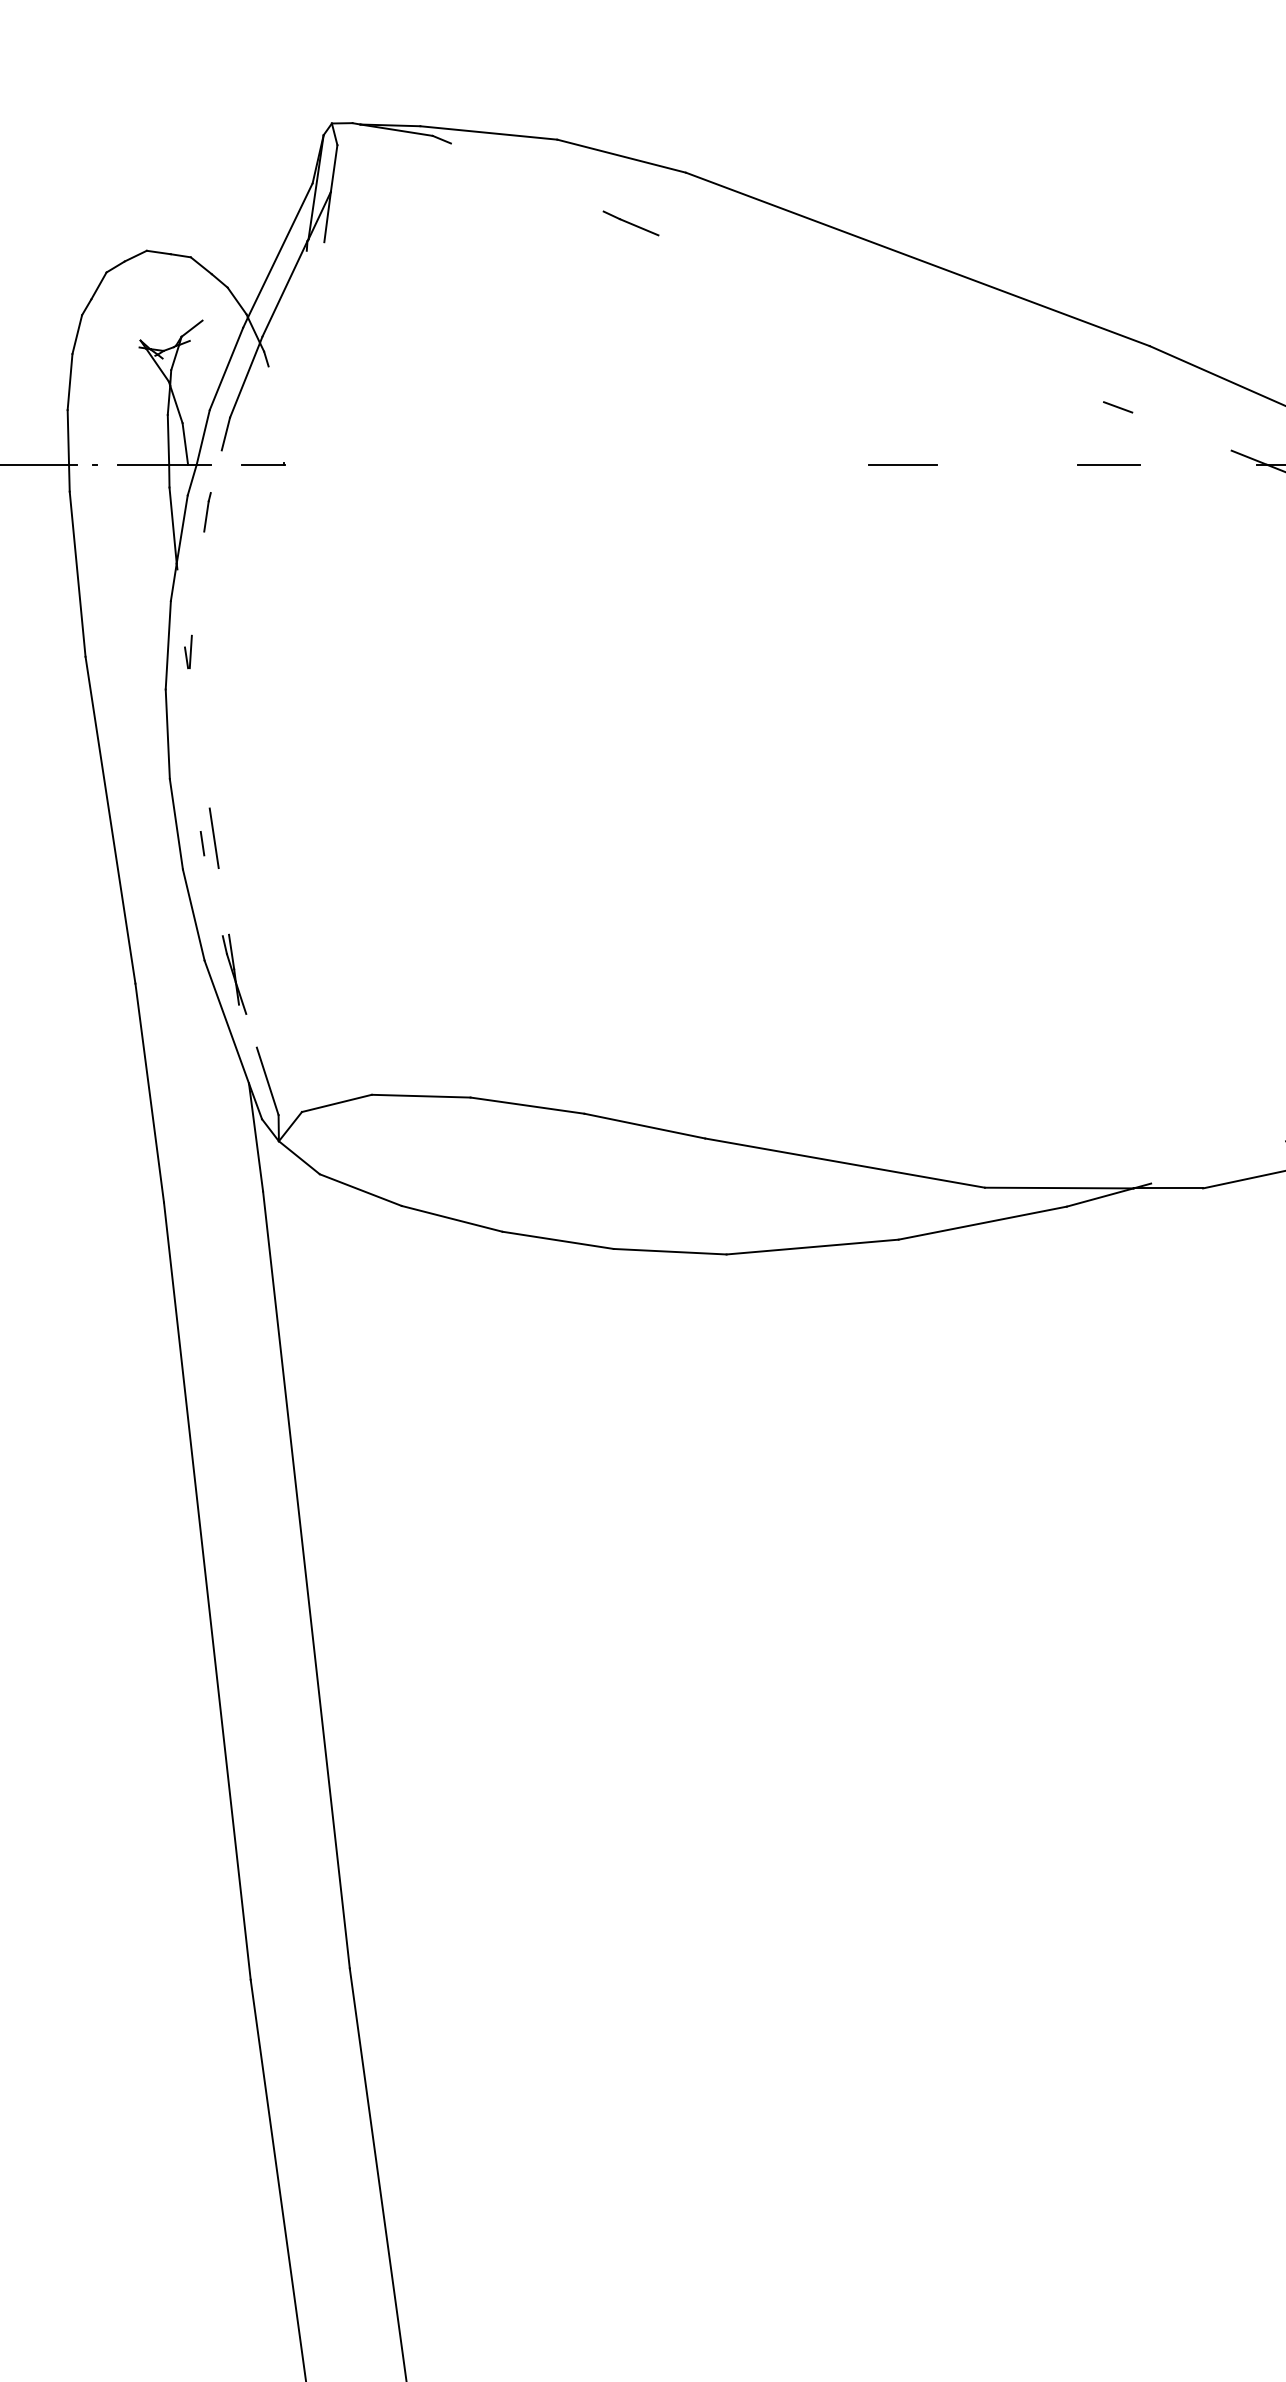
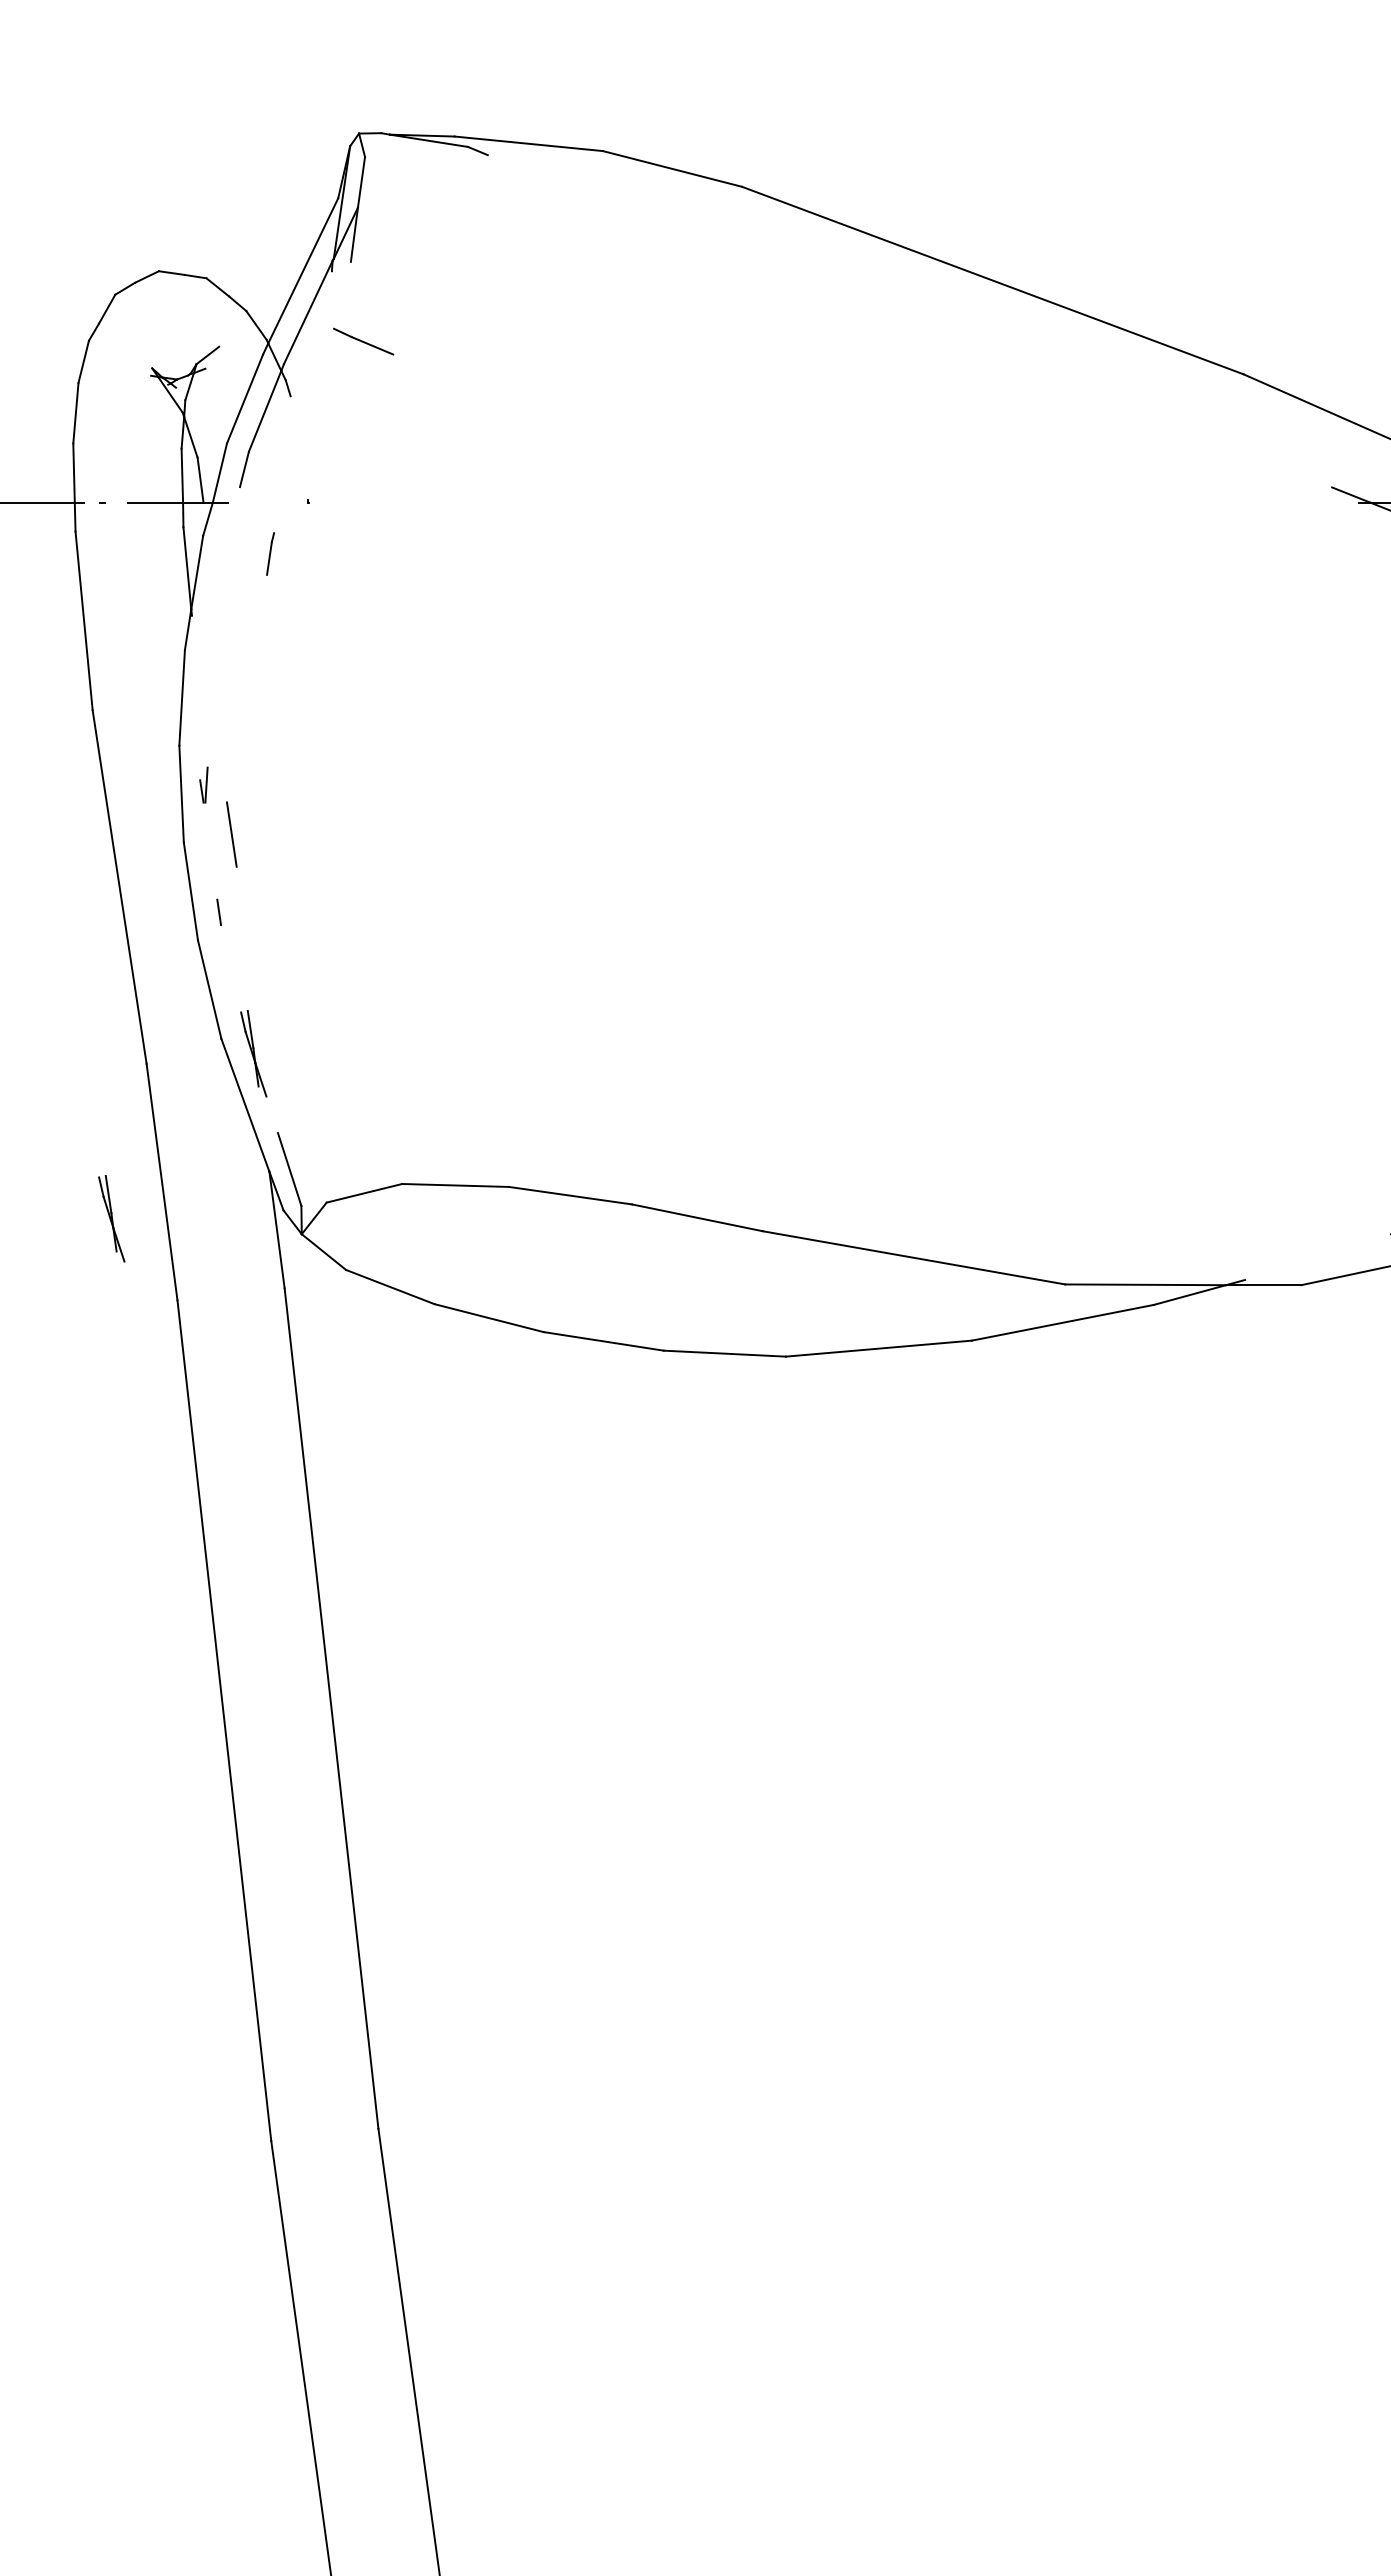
line: (630, 223) -> (363, 341), moved
line: (1118, 407) -> (1209, 440), removed
line: (262, 464) -> (284, 502), removed
line: (902, 464) -> (976, 502), removed
line: (1109, 464) -> (1199, 502), removed
line: (207, 511) -> (270, 553), moved
part: (188, 651) -> (203, 784), moved
line: (213, 838) -> (231, 834), moved
part: (102, 1126) -> (111, 1218), added

